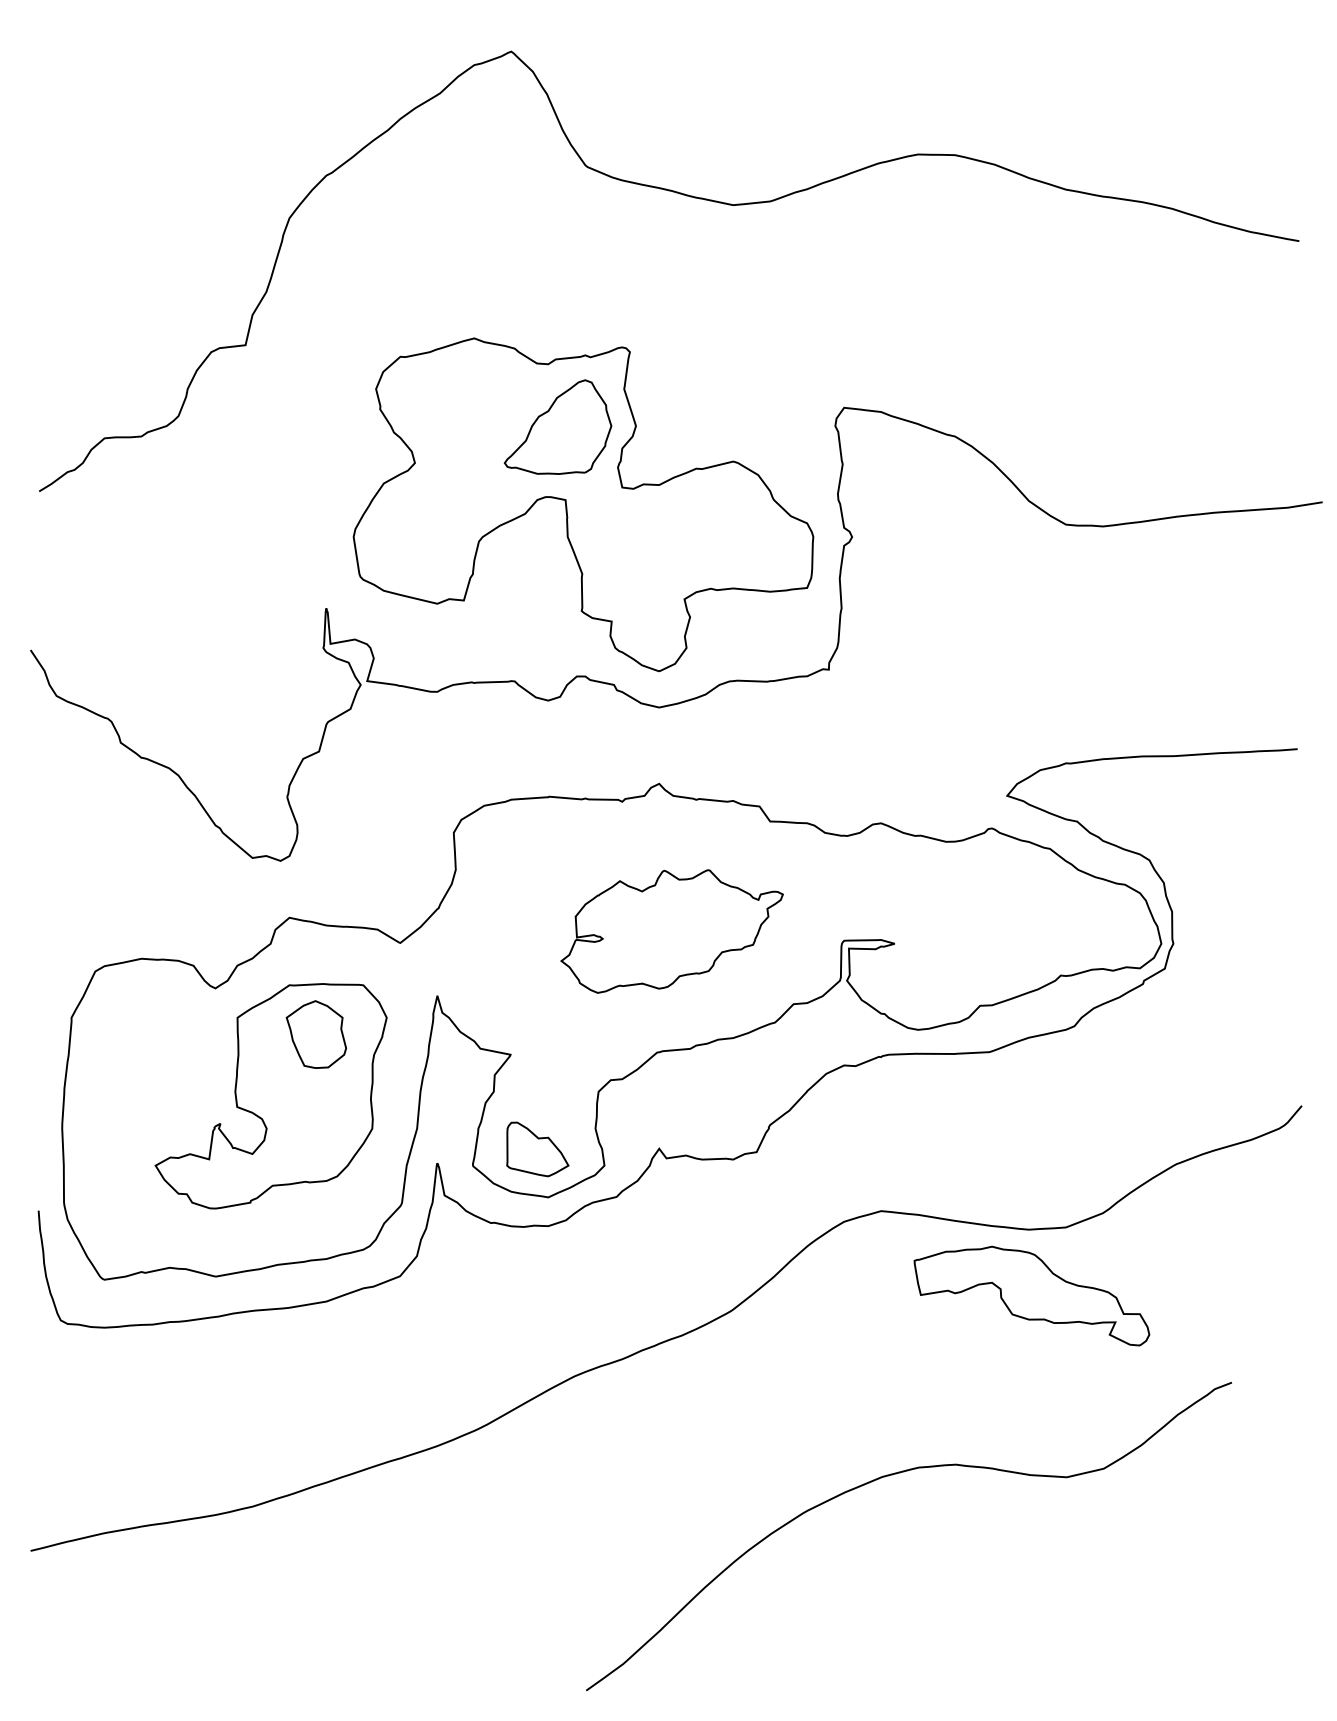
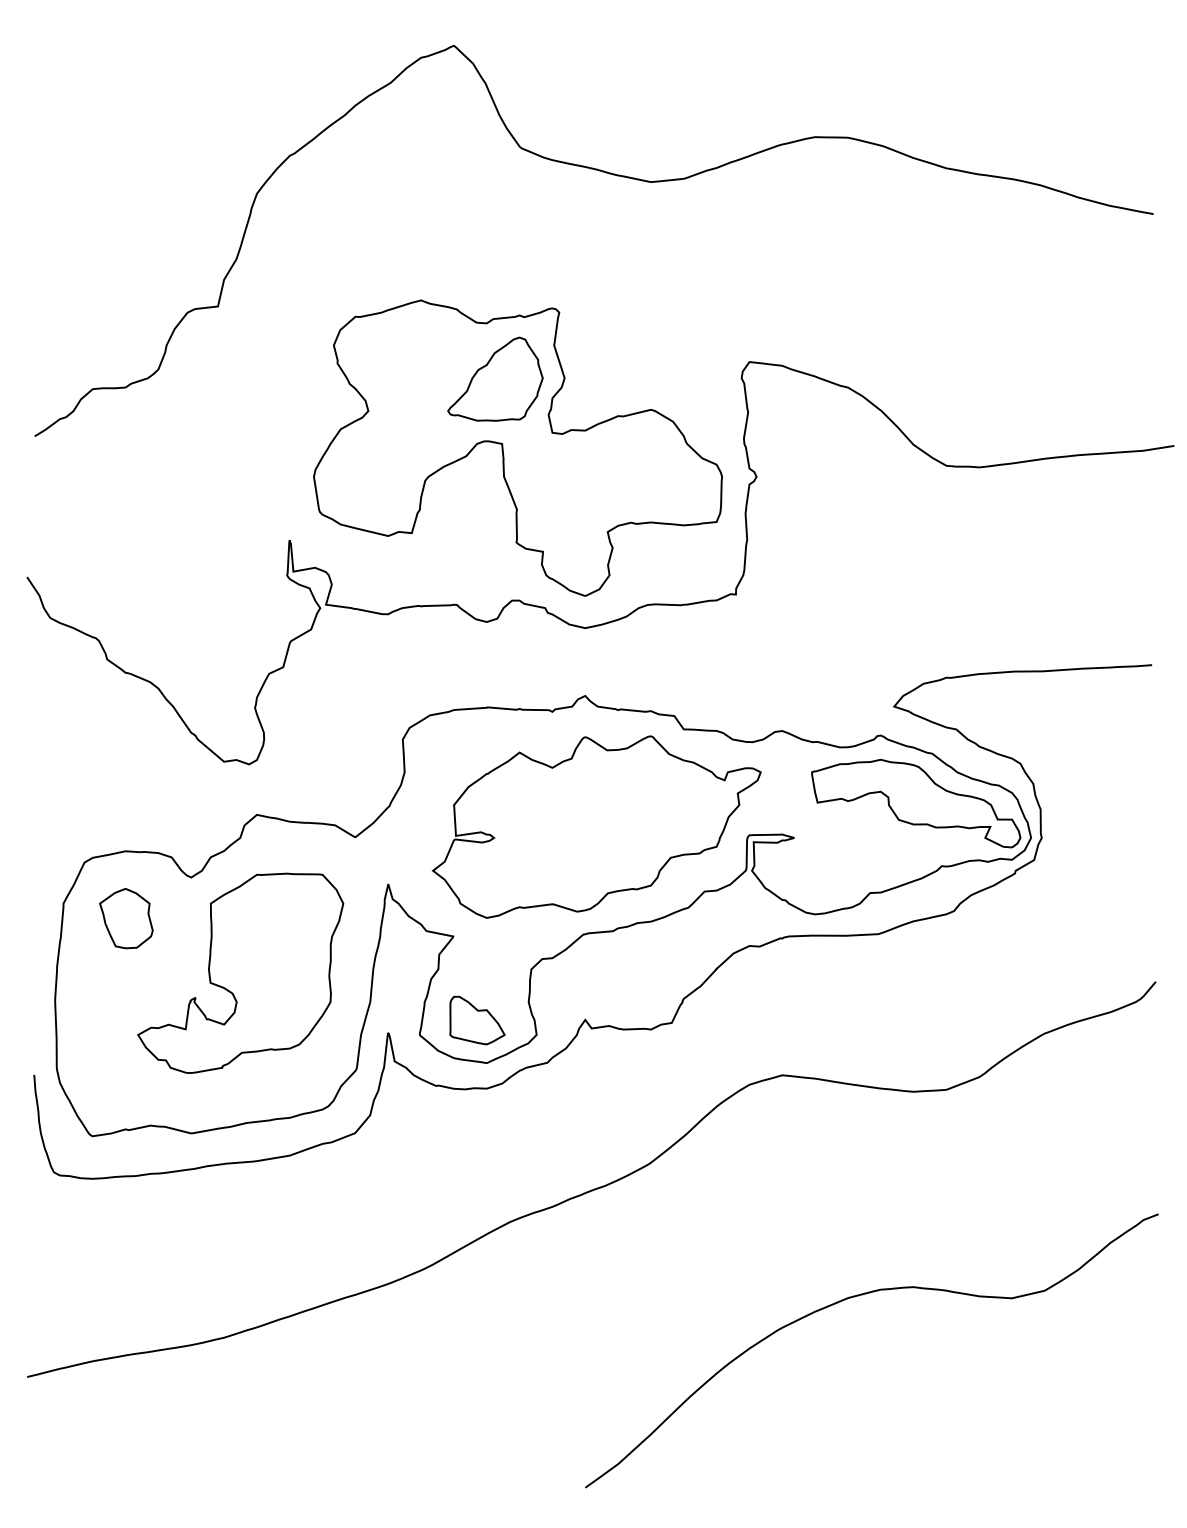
part: (671, 931) -> (596, 827), size x1.67
part: (315, 1034) -> (125, 918), moved
part: (1031, 1295) -> (915, 803), moved
curve: (892, 1475) -> (857, 1296), moved

